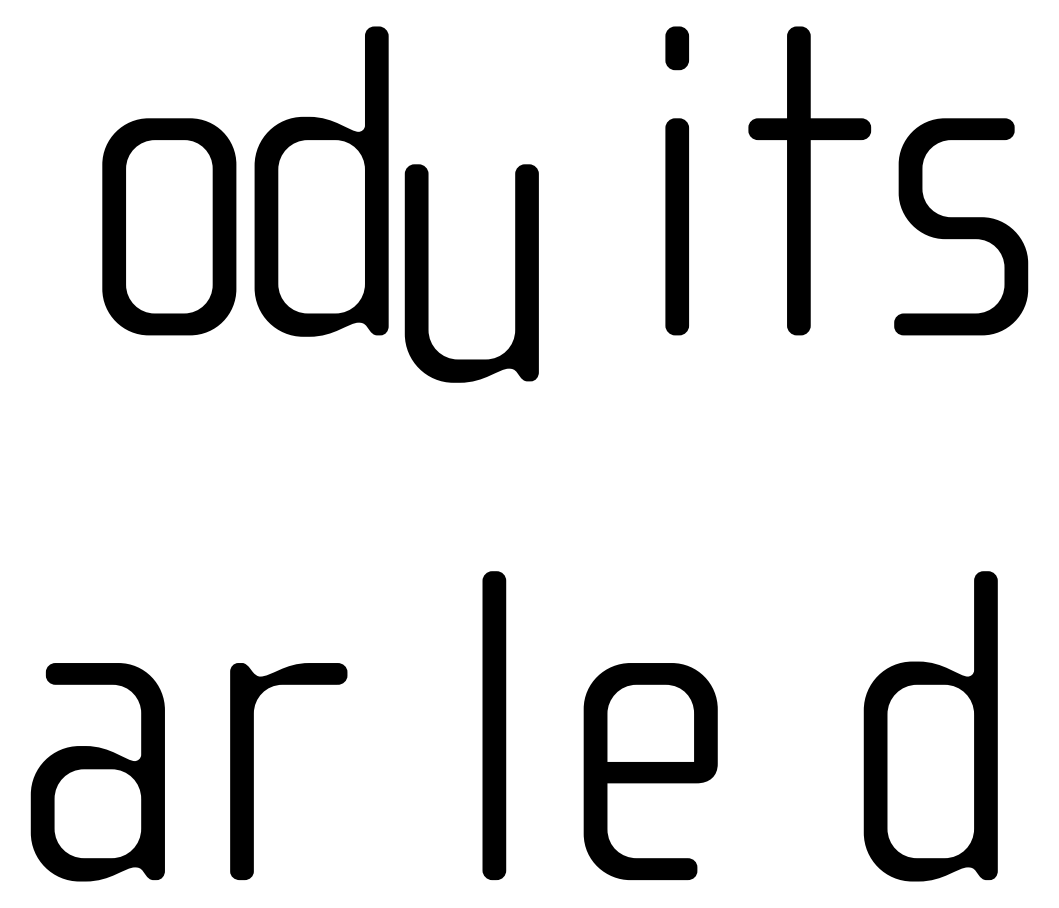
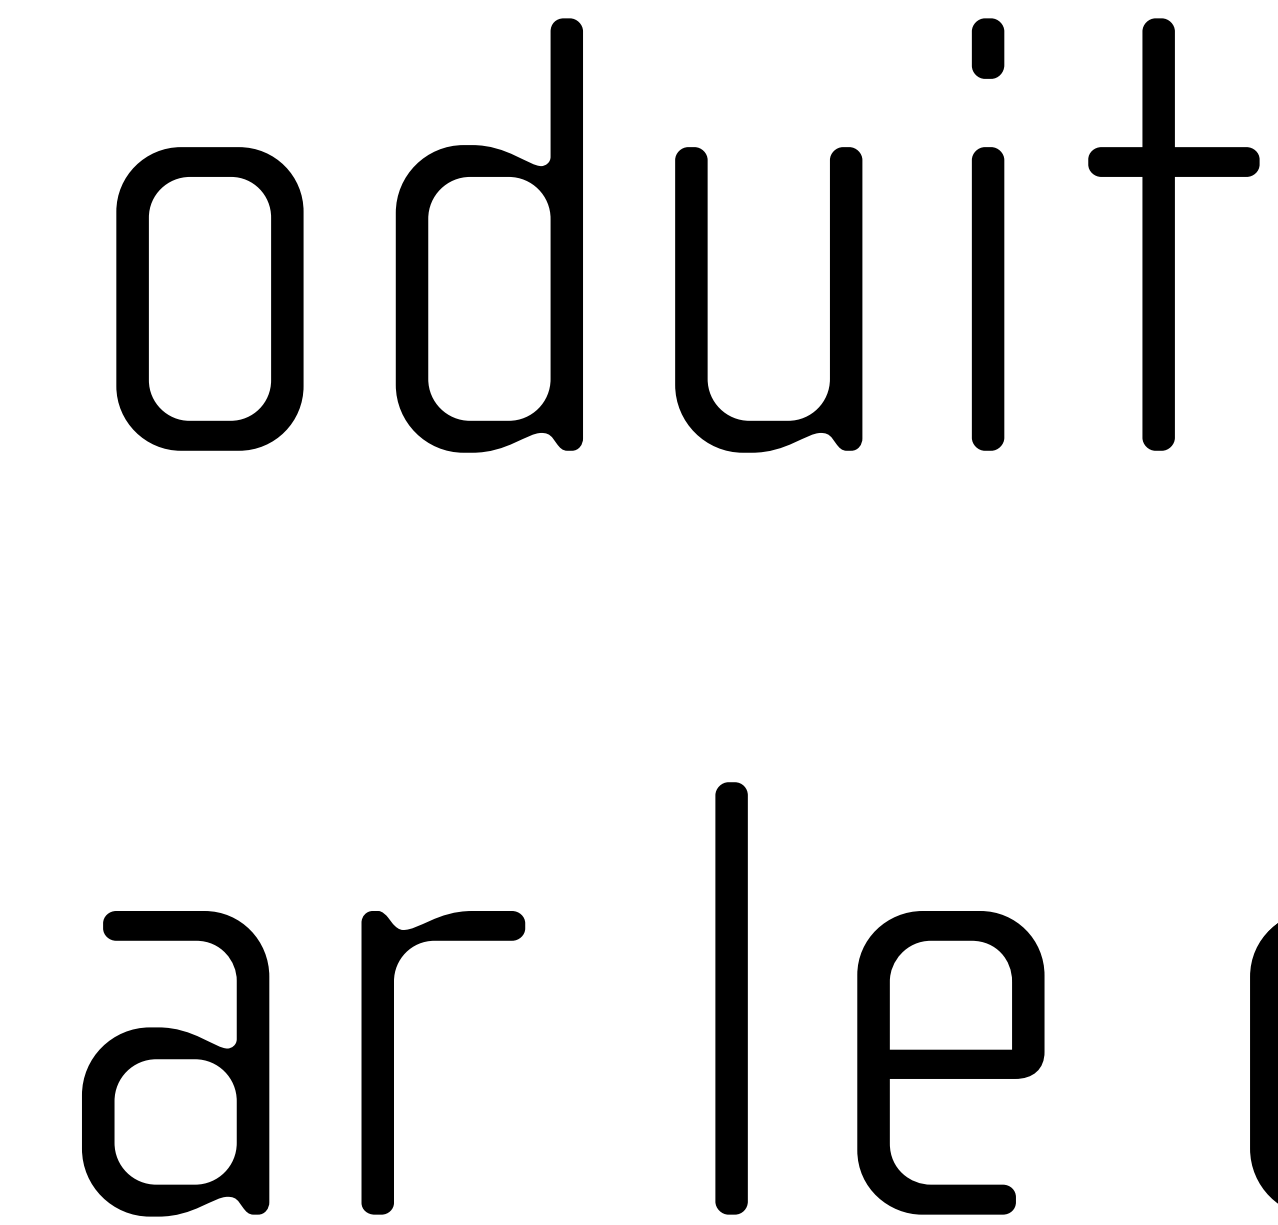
part: (169, 226) -> (210, 298), moved
part: (428, 273) -> (707, 299), moved

